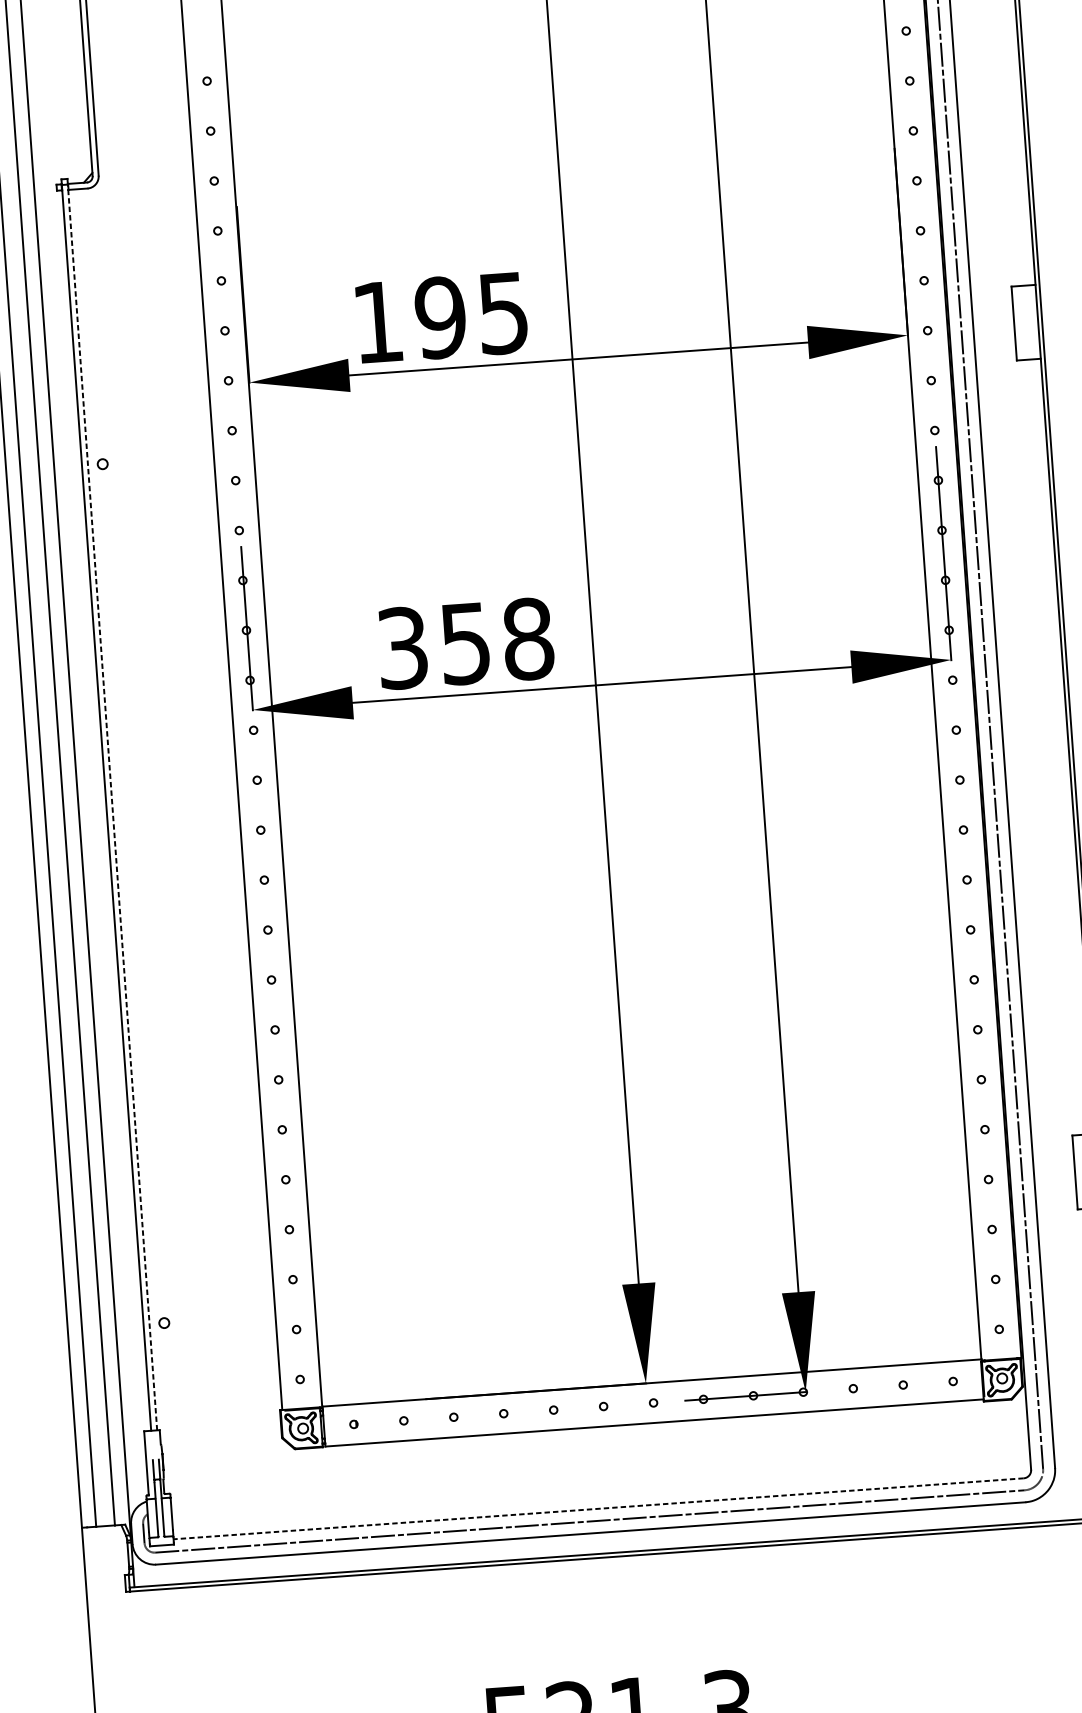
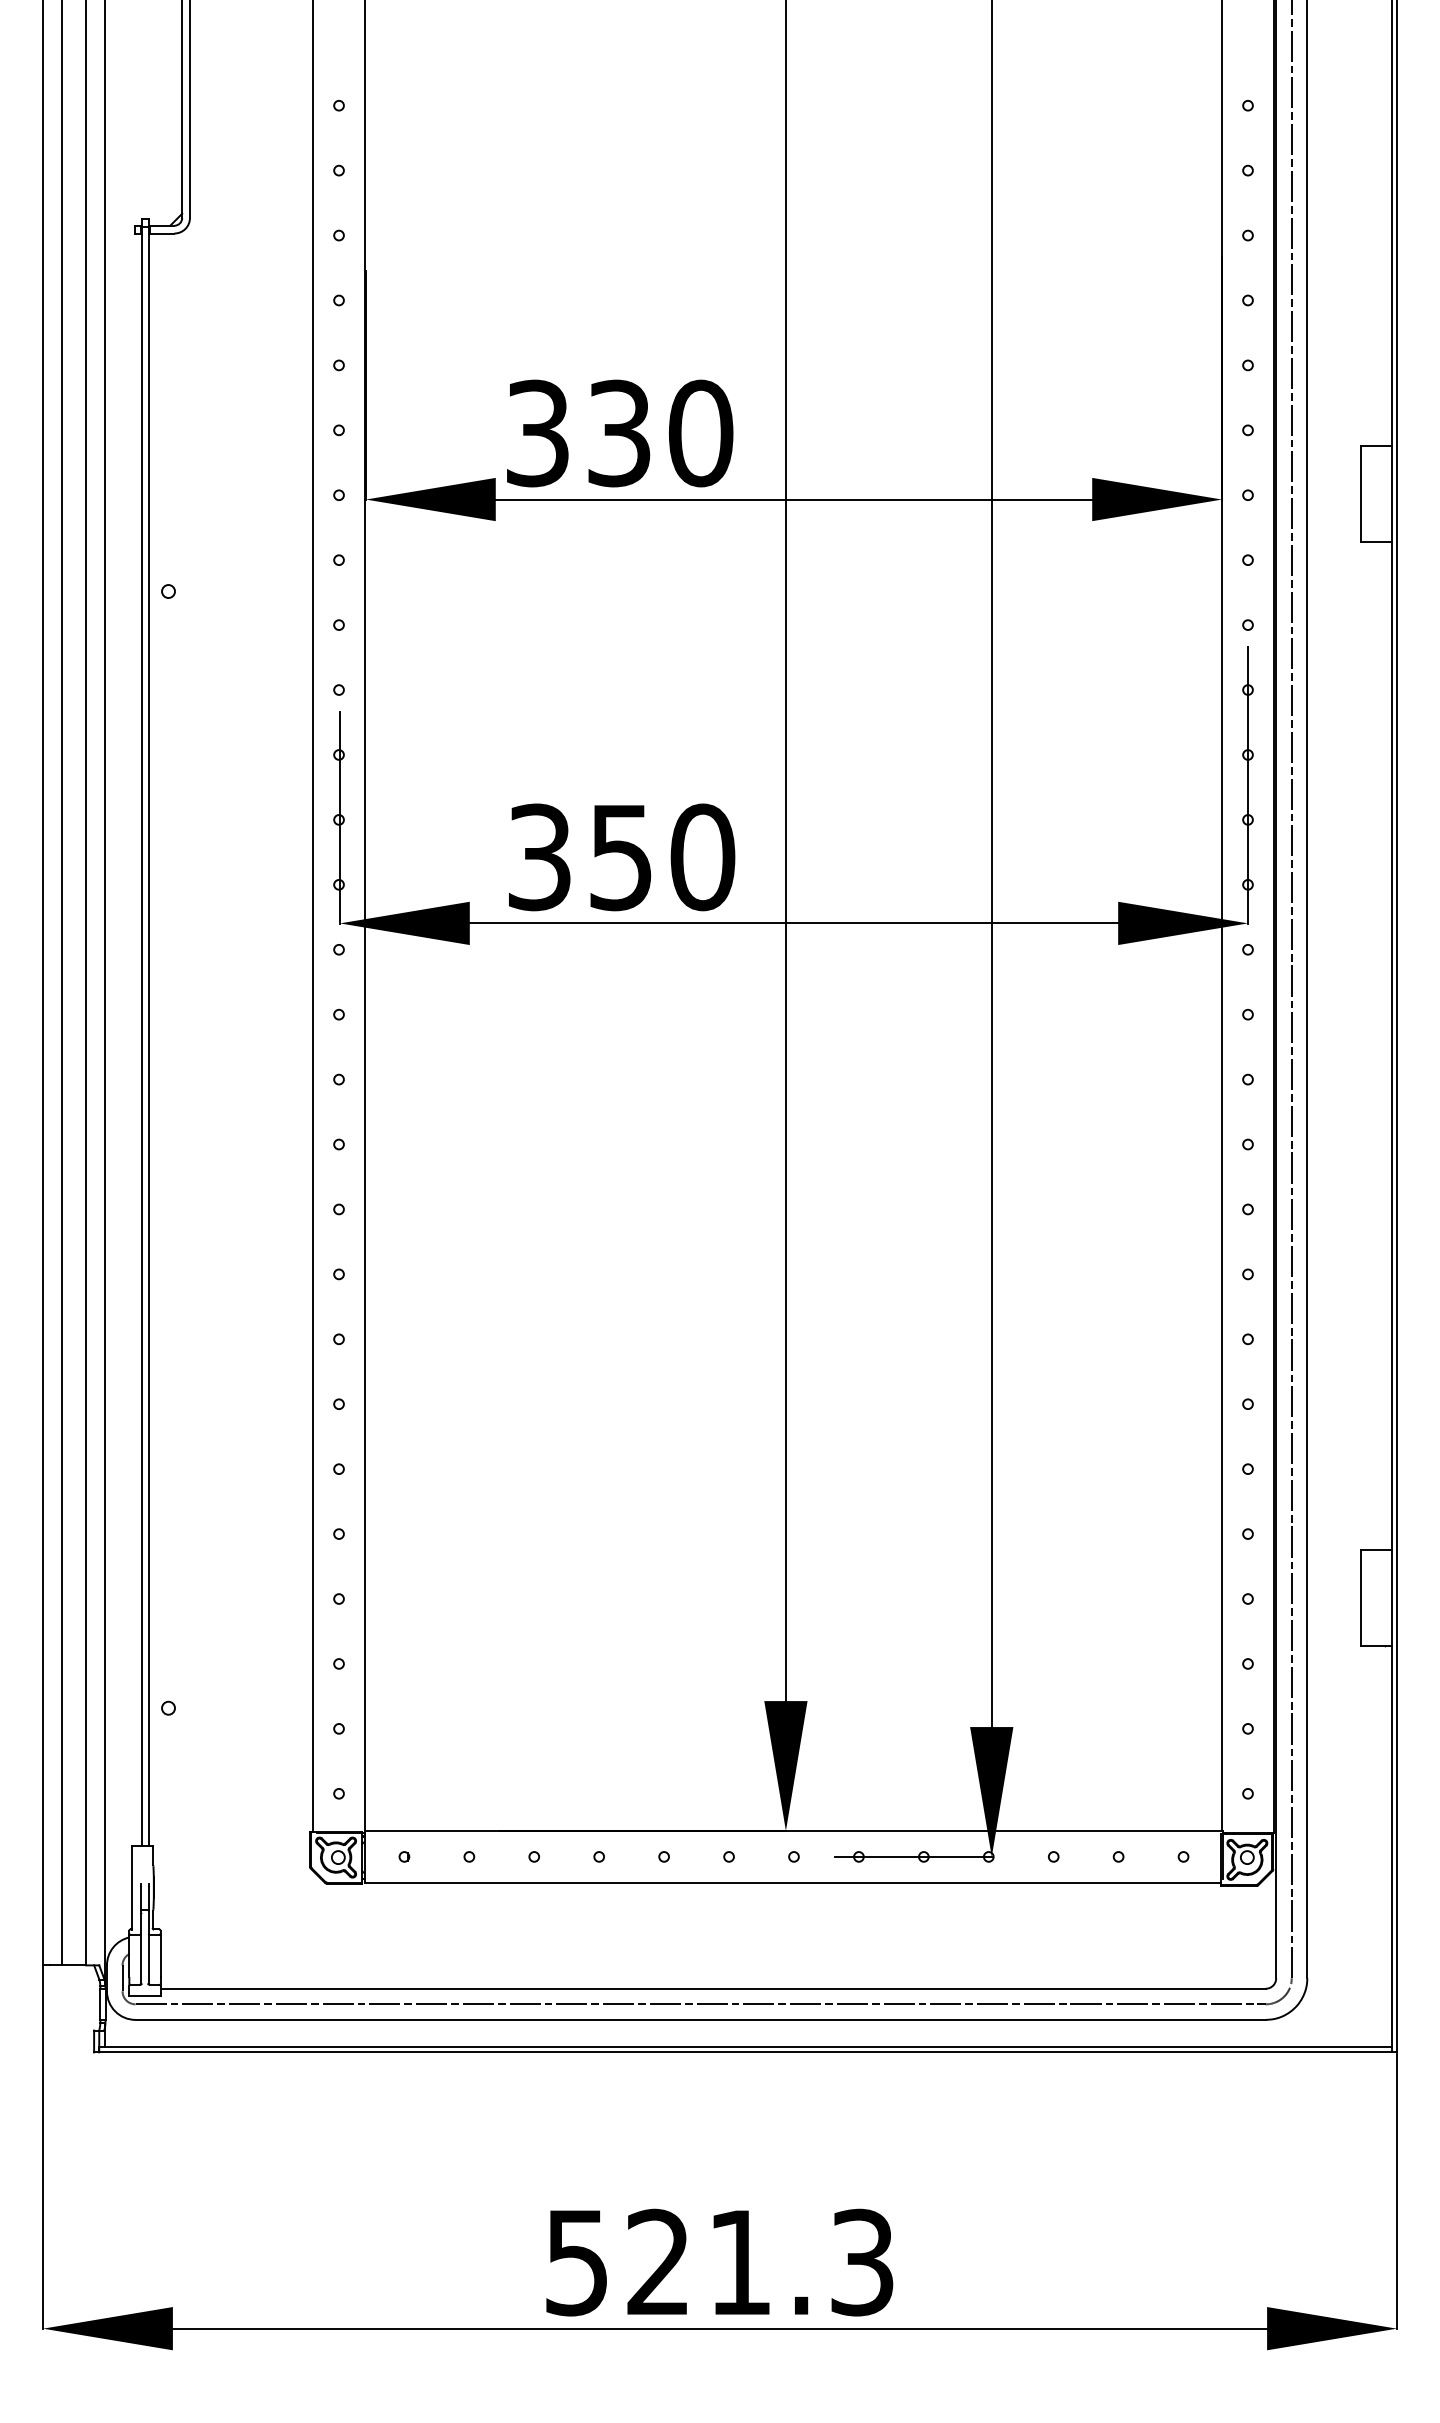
text: (441, 317) -> (620, 433), 195 -> 330
text: (528, 638) -> (702, 856), 358 -> 350
line: (112, 807) -> (149, 1036), dashed -> solid
line: (598, 1508) -> (713, 1988), dashed -> solid

